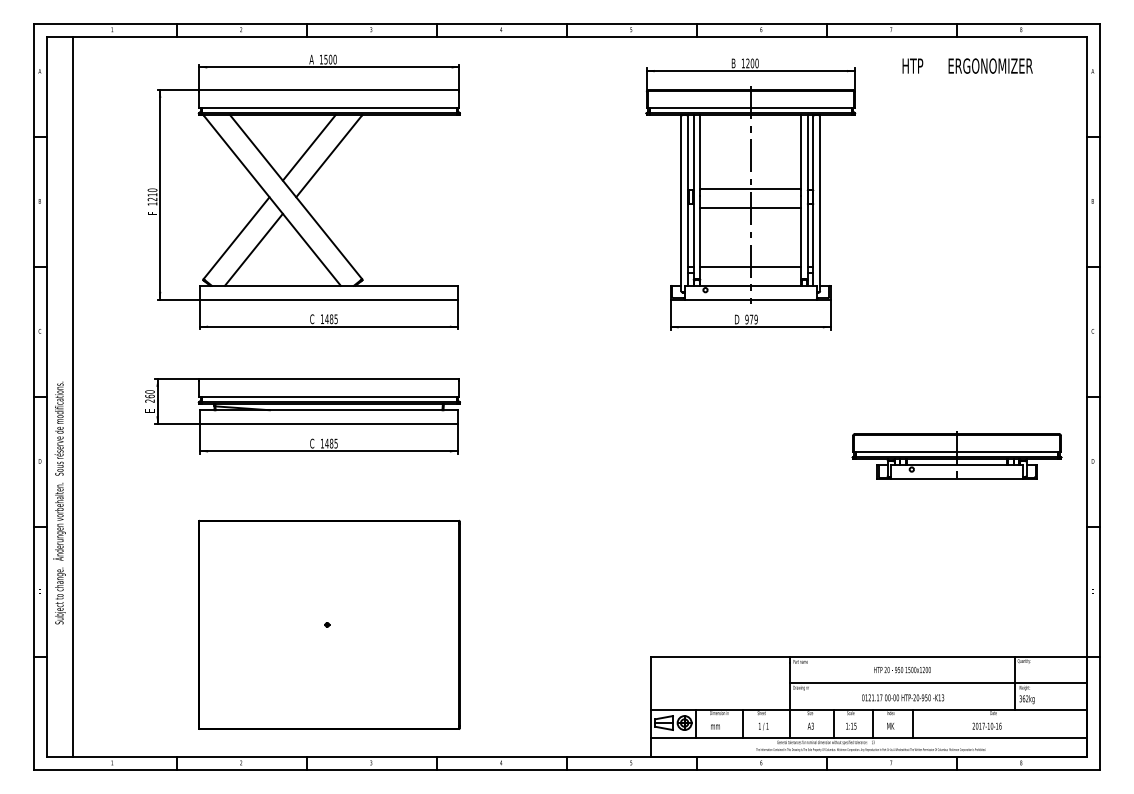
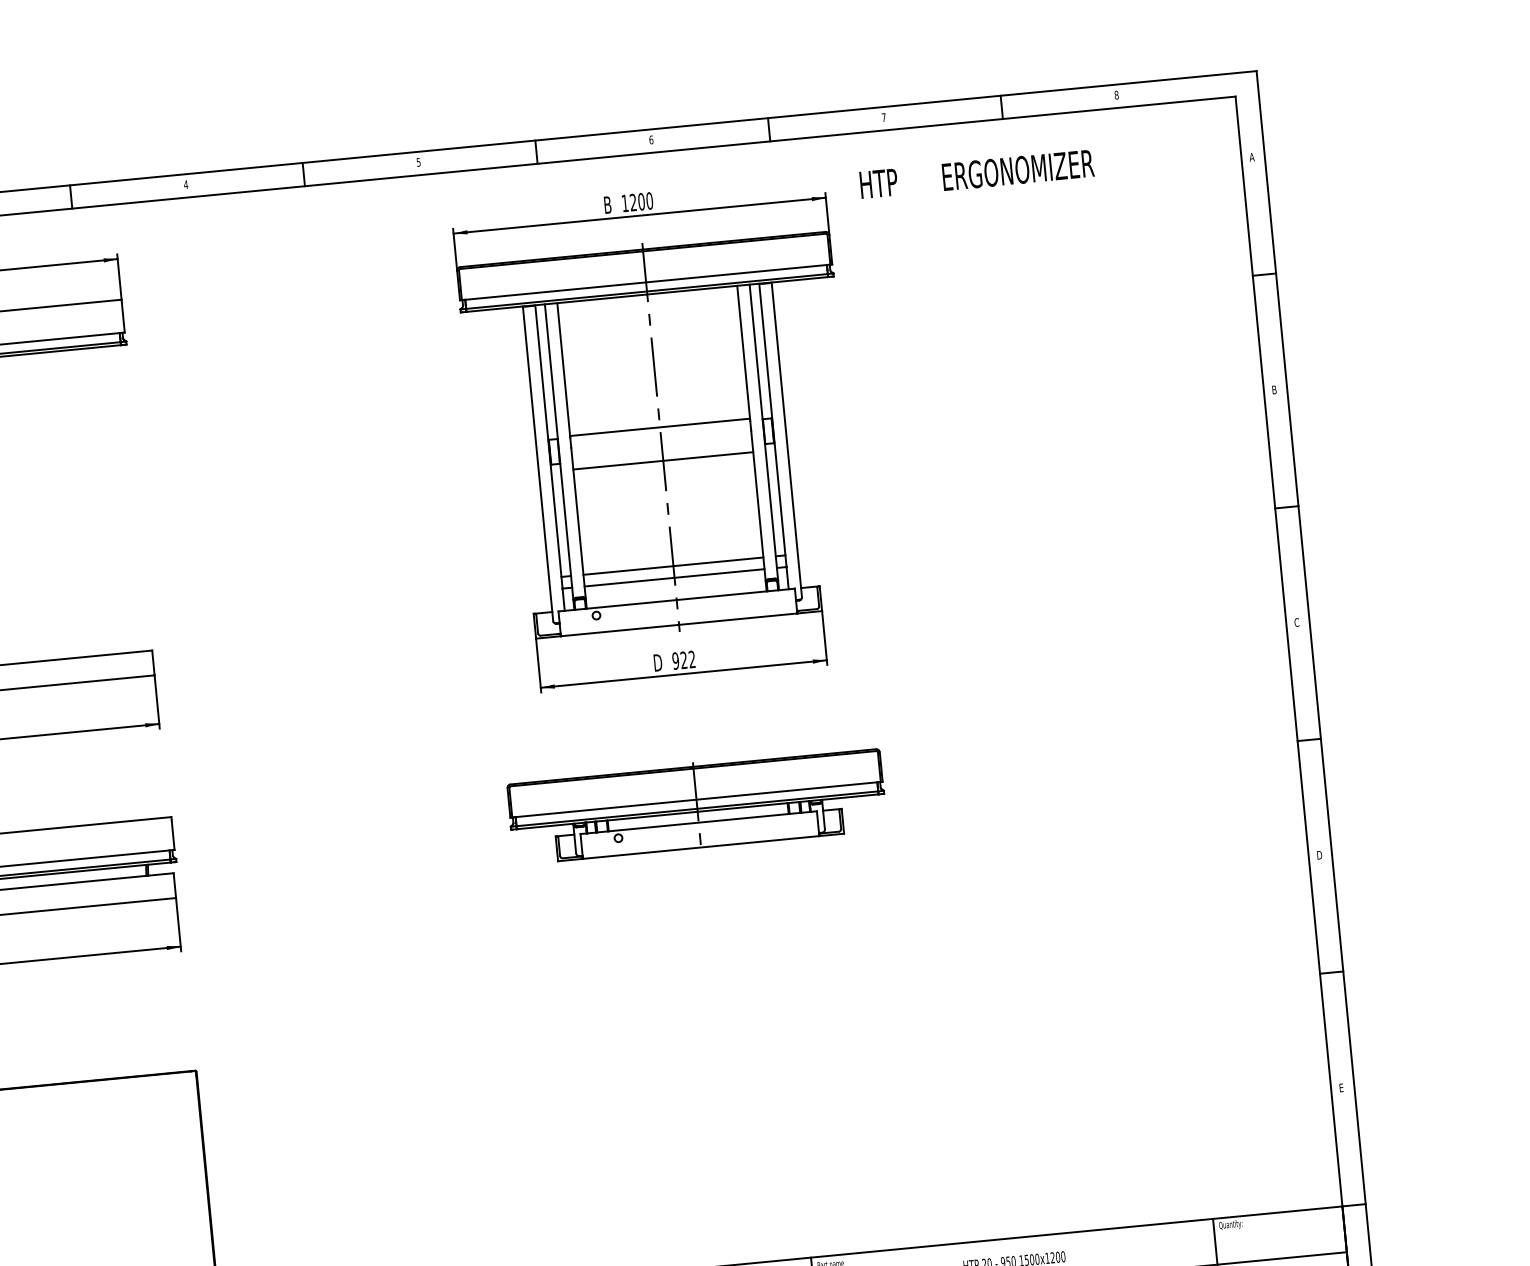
text: (967, 65) -> (976, 173), moved
line: (750, 273) -> (674, 578), added
text: (753, 319) -> (687, 659), 979 -> 922
part: (956, 455) -> (696, 805), moved

